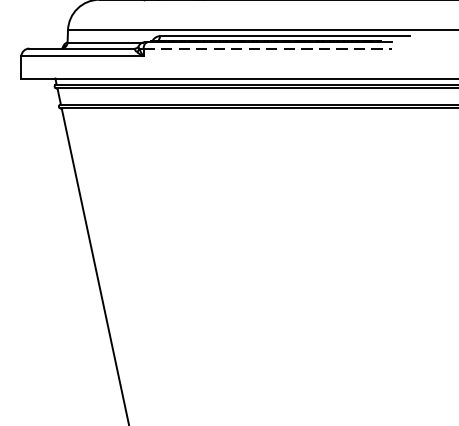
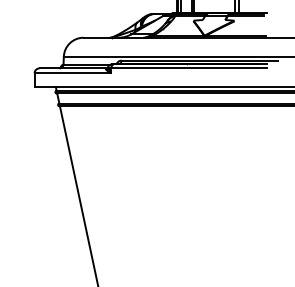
line: (268, 48) -> (189, 68), dashed -> solid

